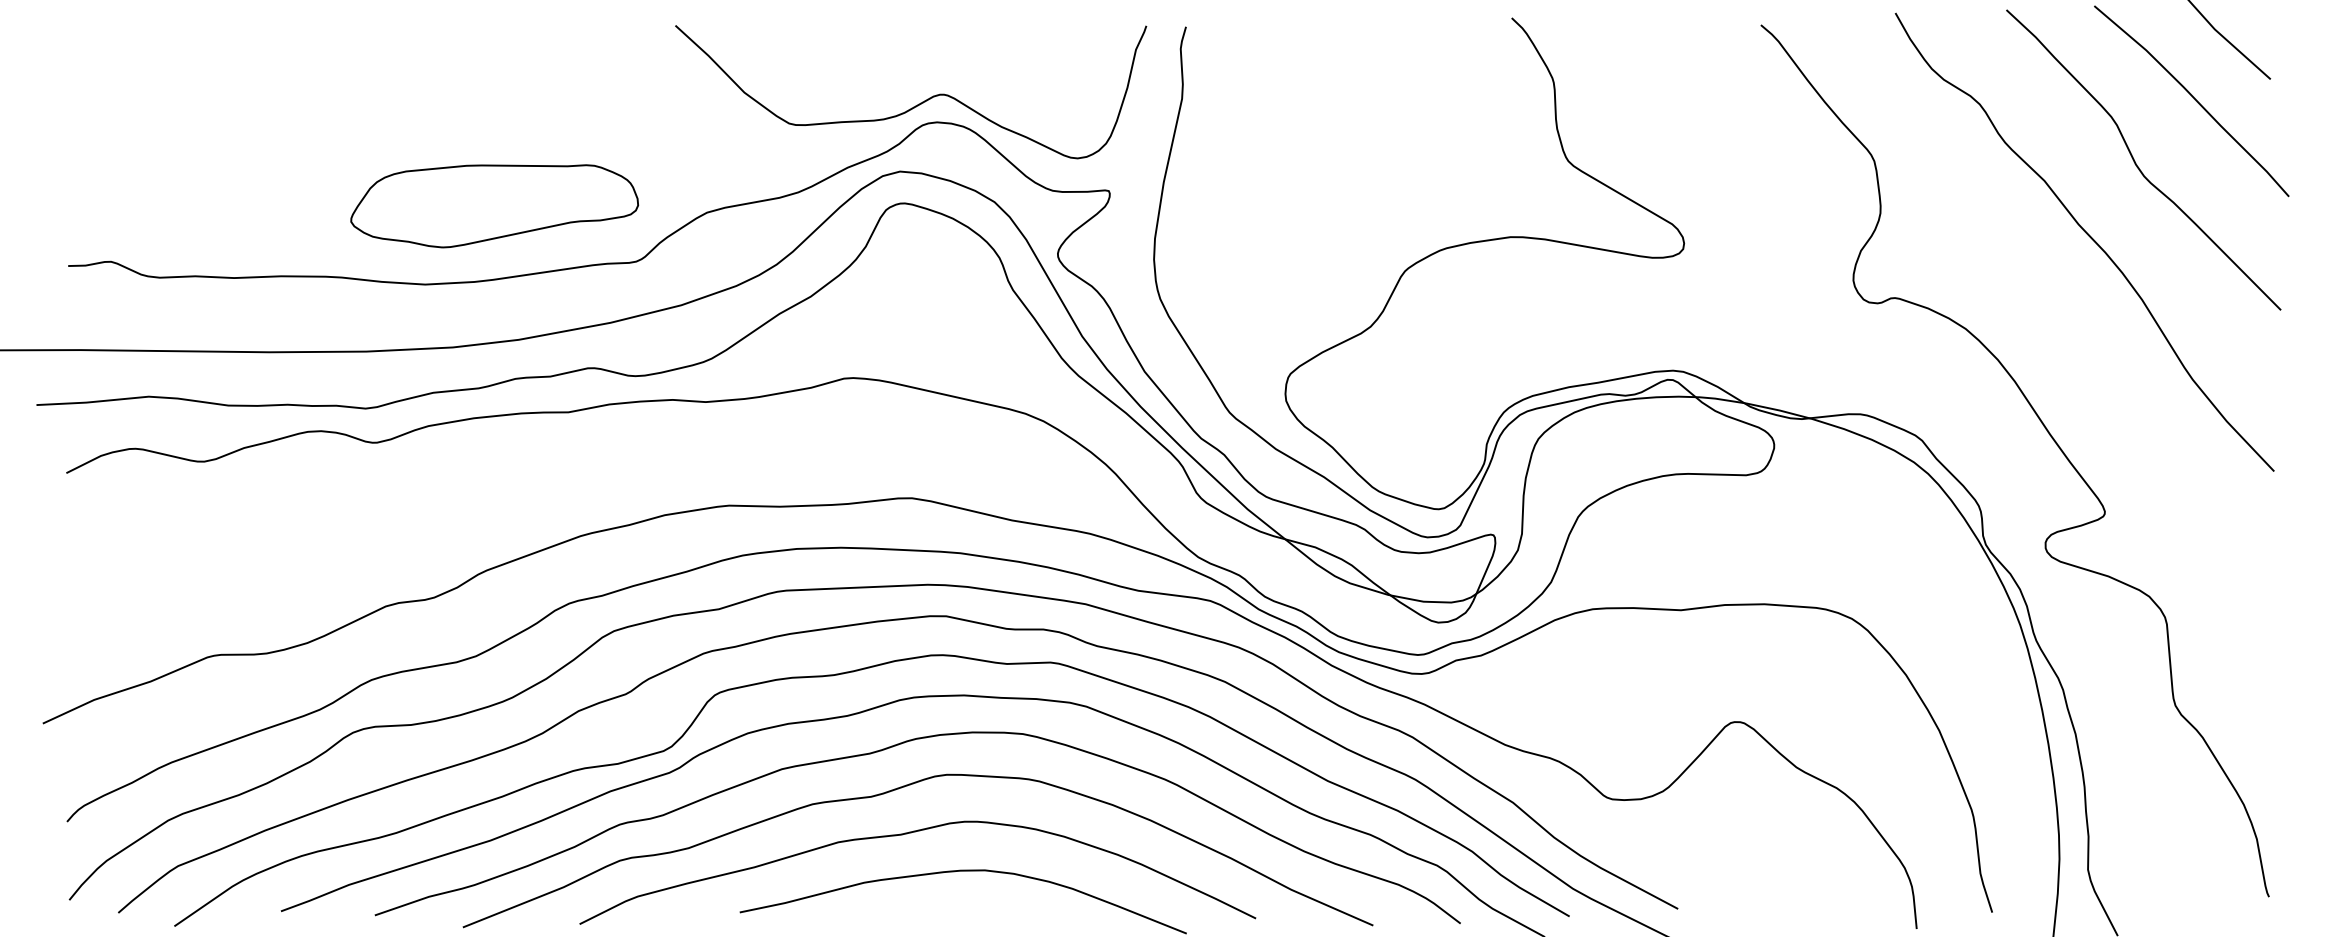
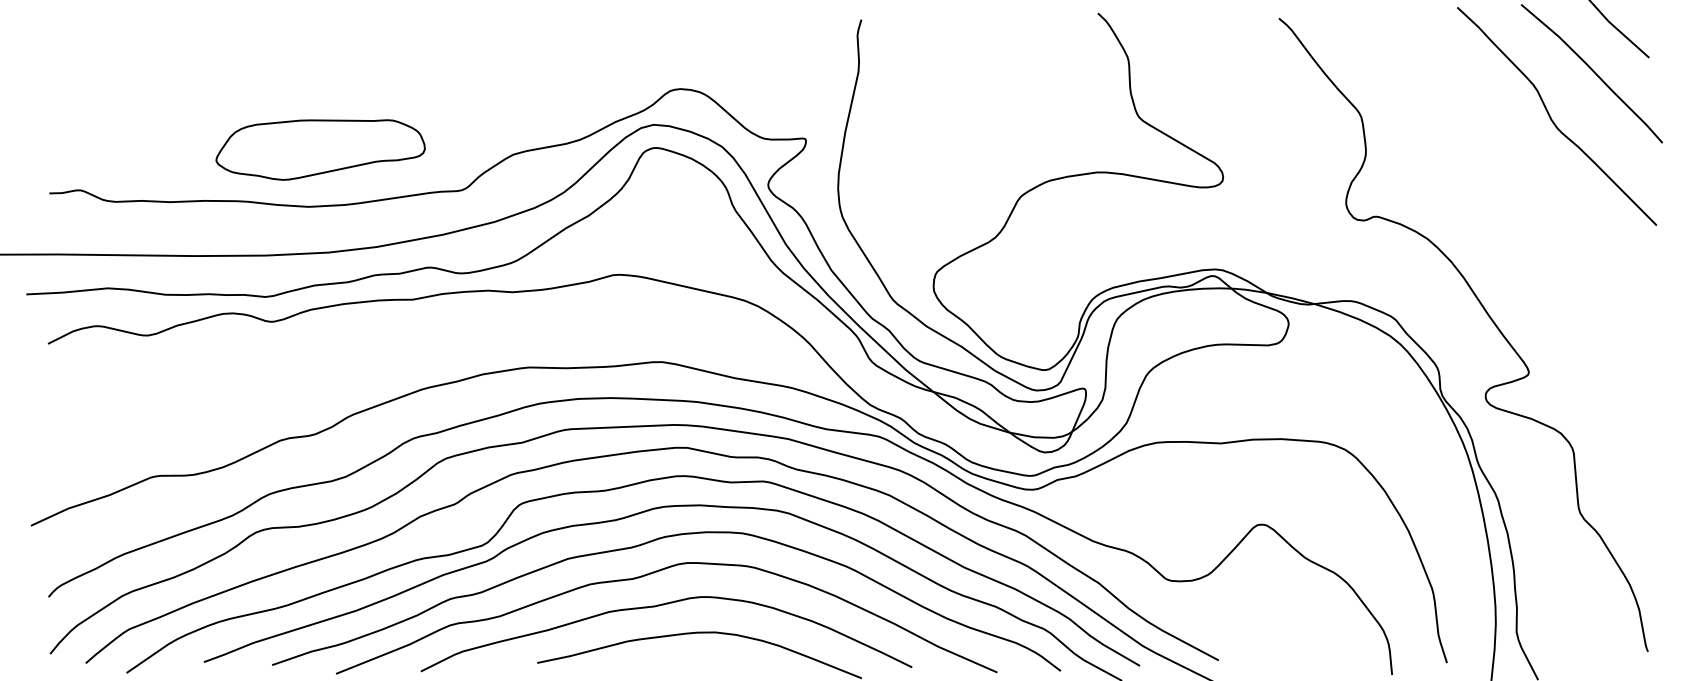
curve: (917, 104) -> (666, 76), removed
part: (494, 206) -> (320, 150), moved
curve: (2088, 236) -> (1516, 171), removed

